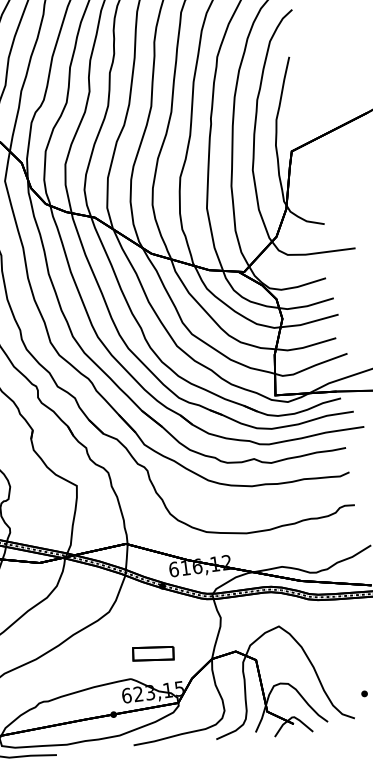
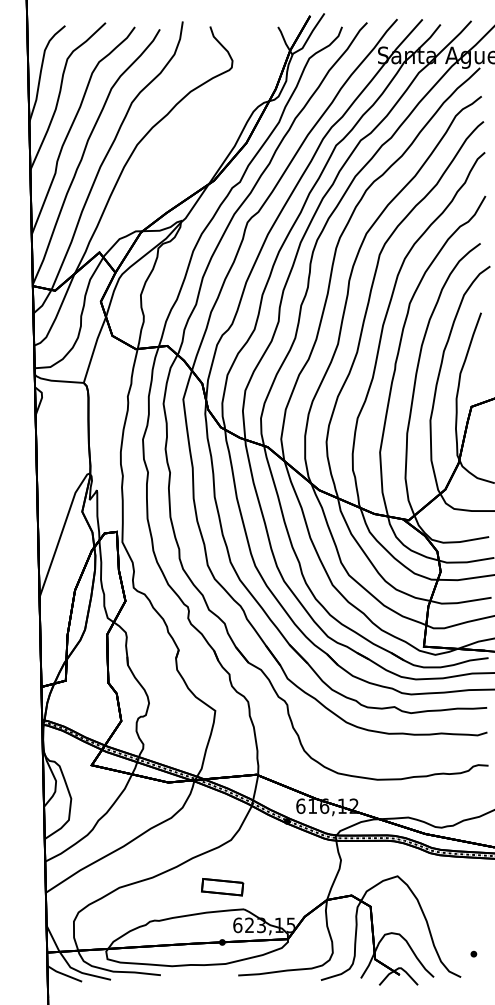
part: (153, 654) -> (222, 887), moved

